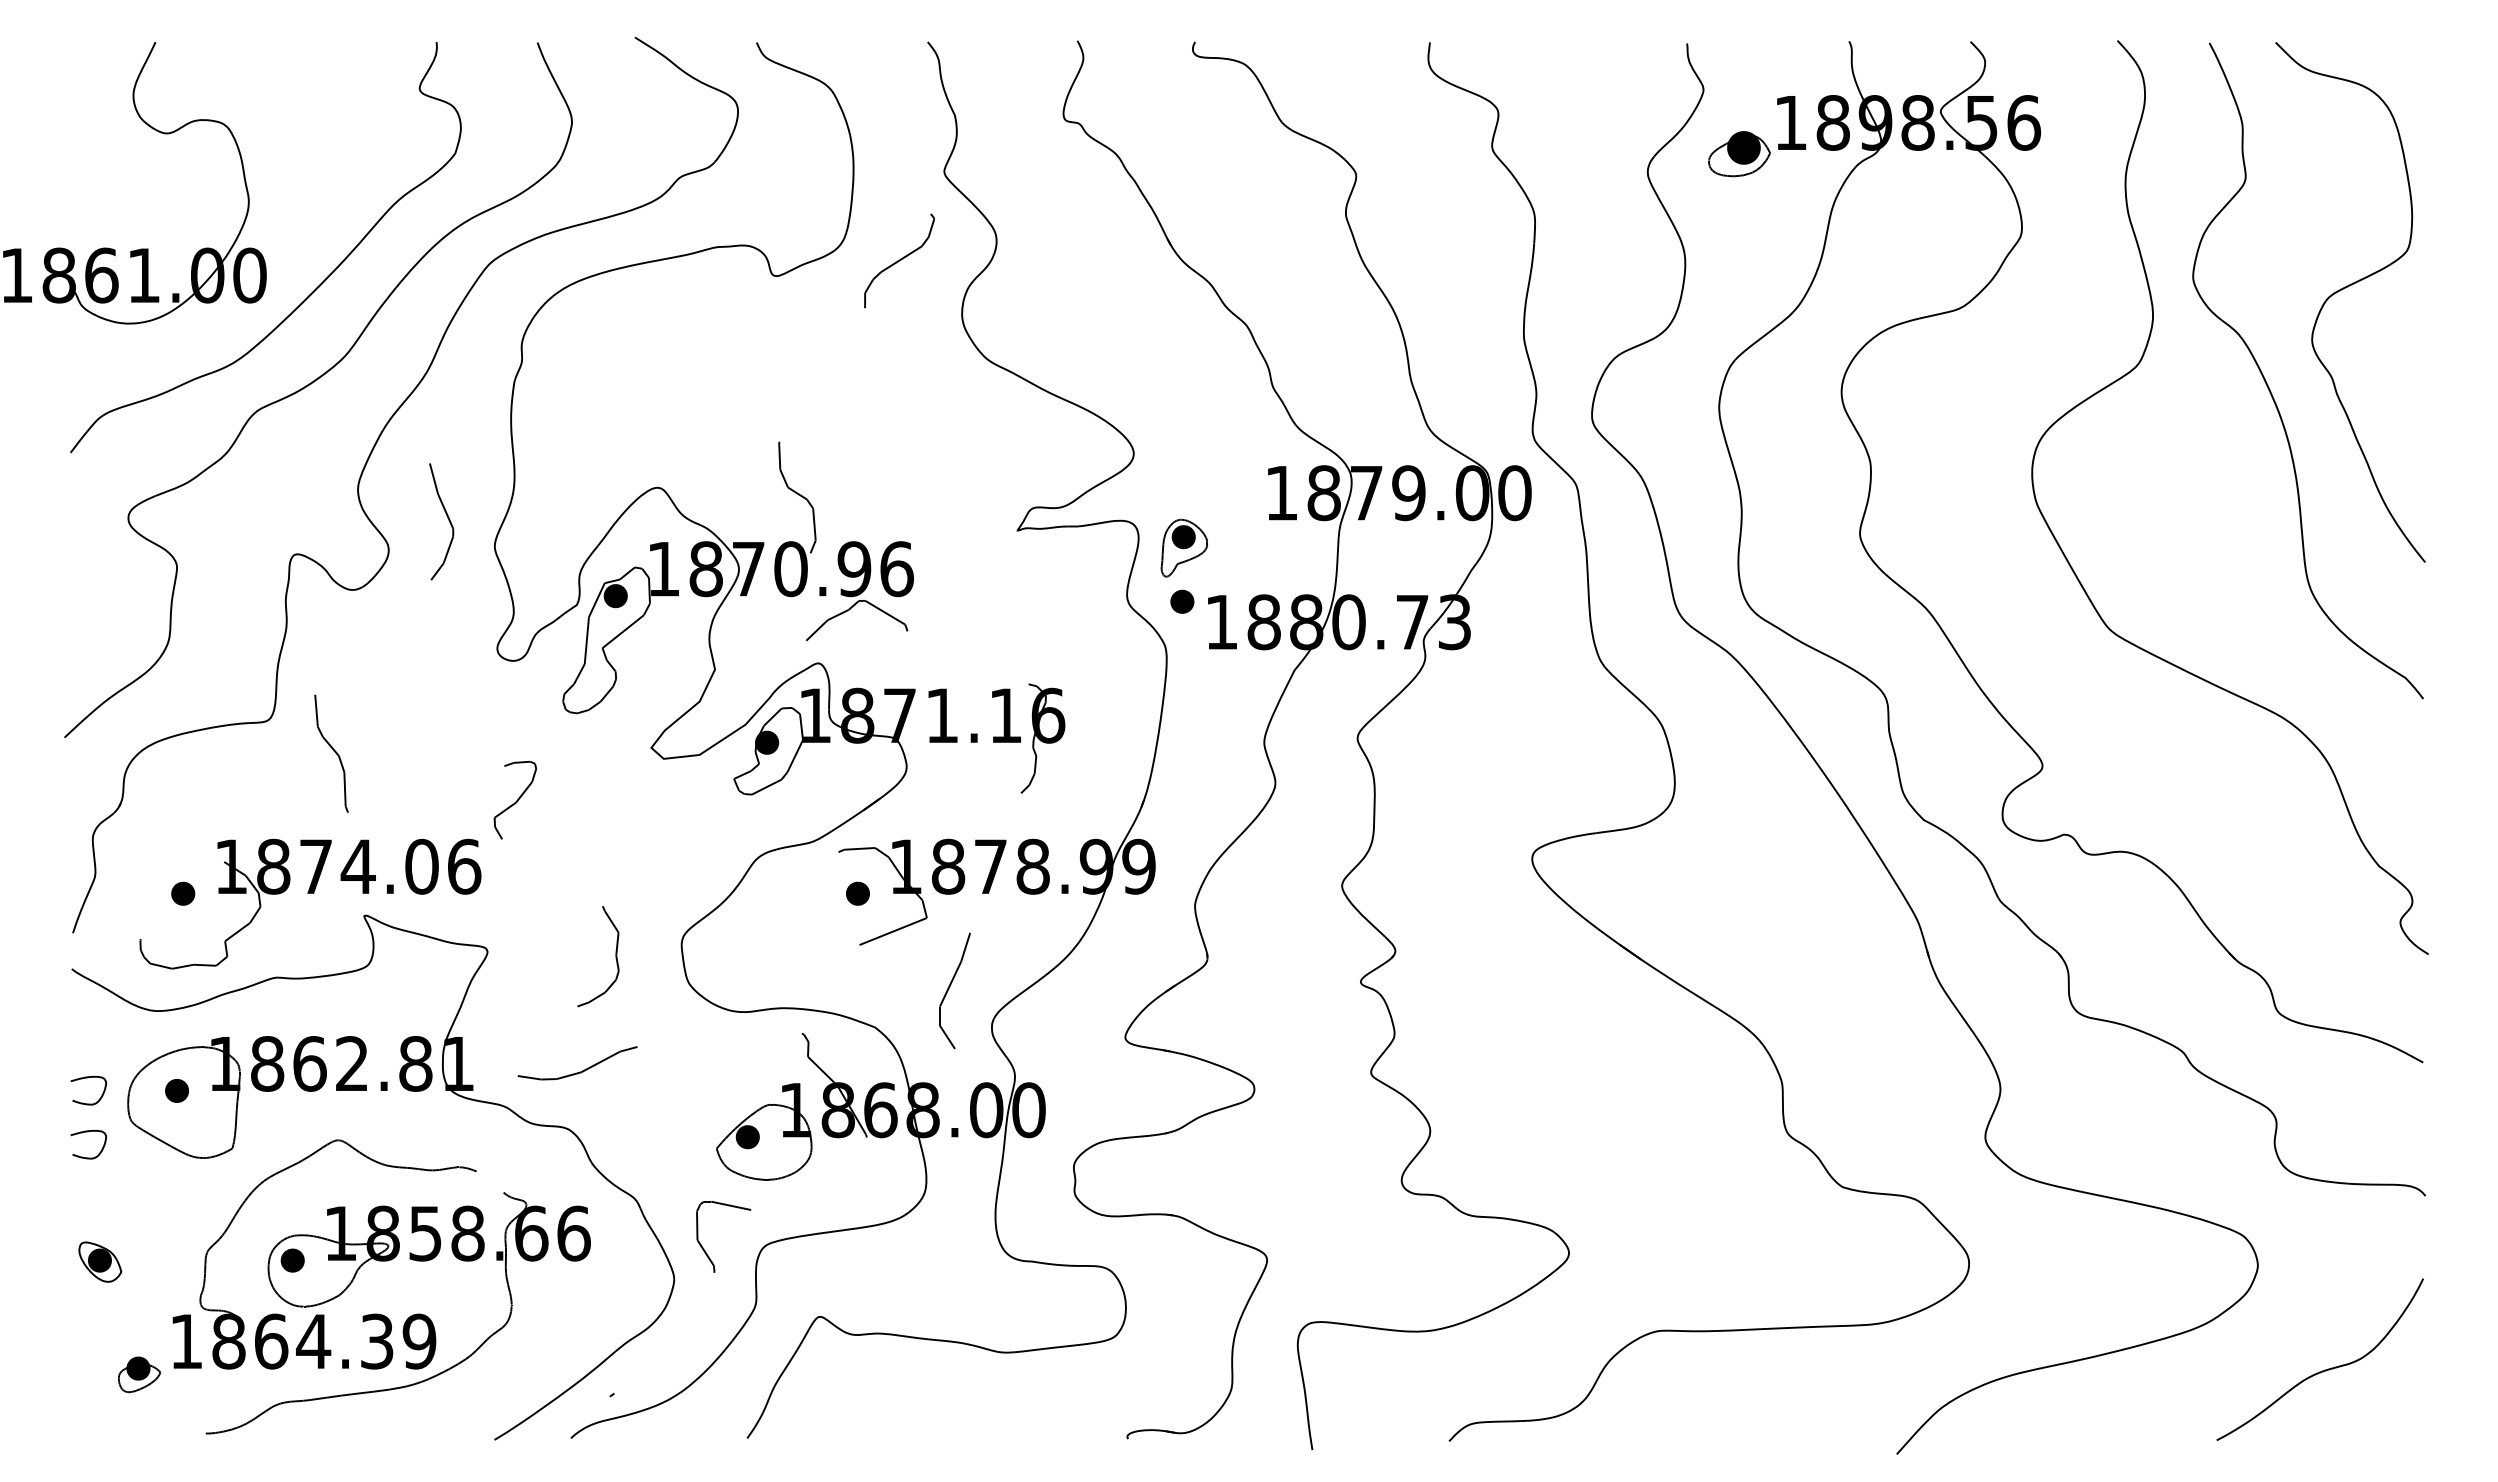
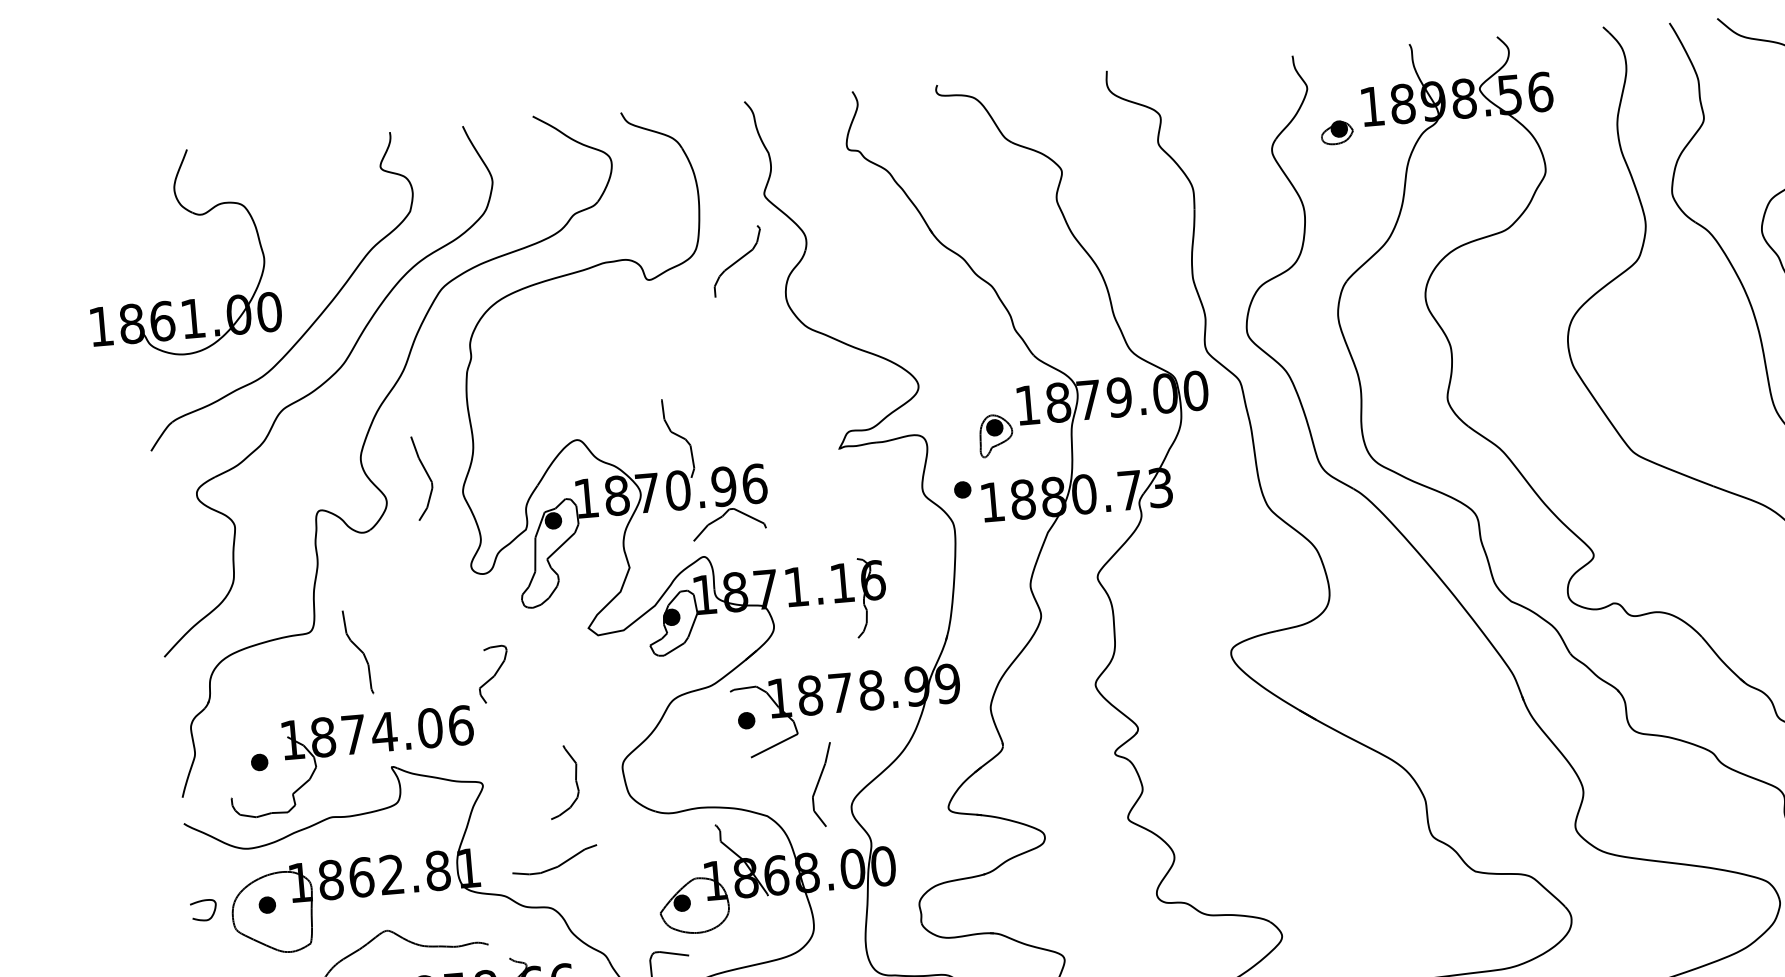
part: (1739, 154) -> (1337, 132), size x0.71
part: (1184, 547) -> (995, 435), moved
curve: (88, 1132) -> (206, 940), removed

